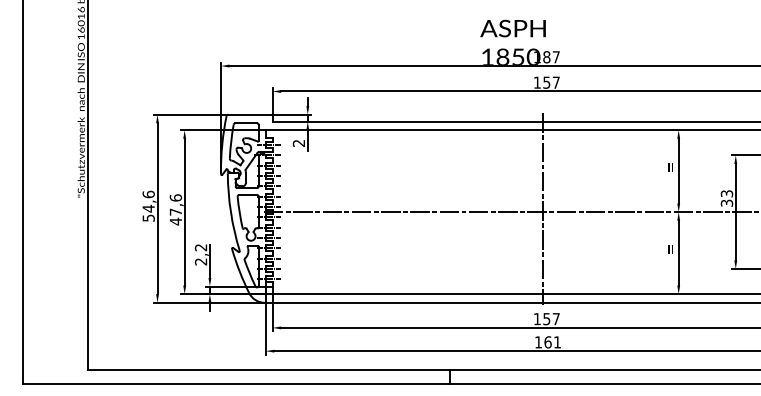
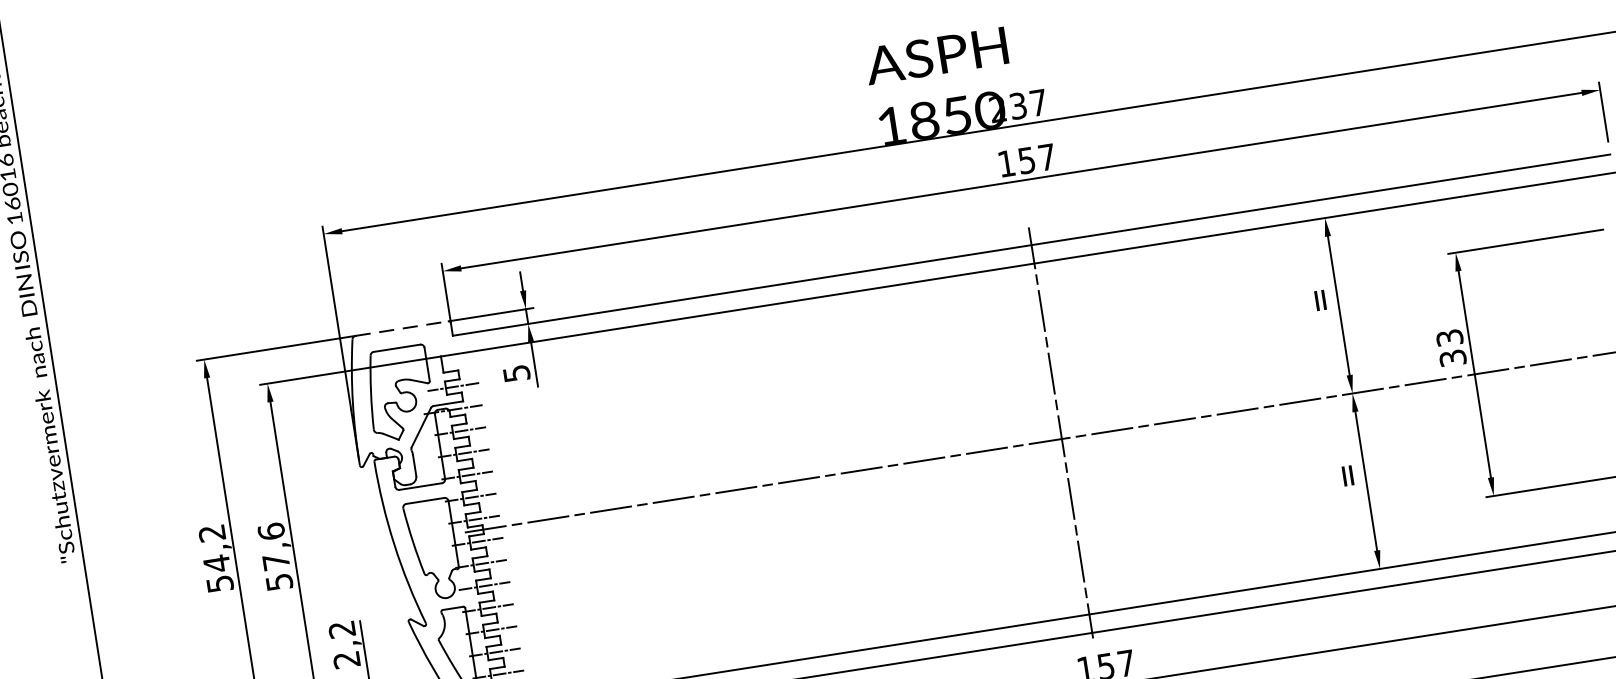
text: (541, 57) -> (1007, 108), 187 -> 237
line: (249, 114) -> (401, 328), solid -> dashed
text: (298, 143) -> (515, 373), 2 -> 5
text: (148, 194) -> (211, 533), 54,6 -> 54,2
text: (175, 221) -> (278, 582), 47,6 -> 57,6

